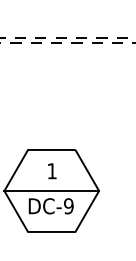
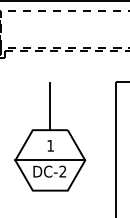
line: (51, 117) -> (50, 106), added
text: (68, 206) -> (62, 171), DC-9 -> DC-2

